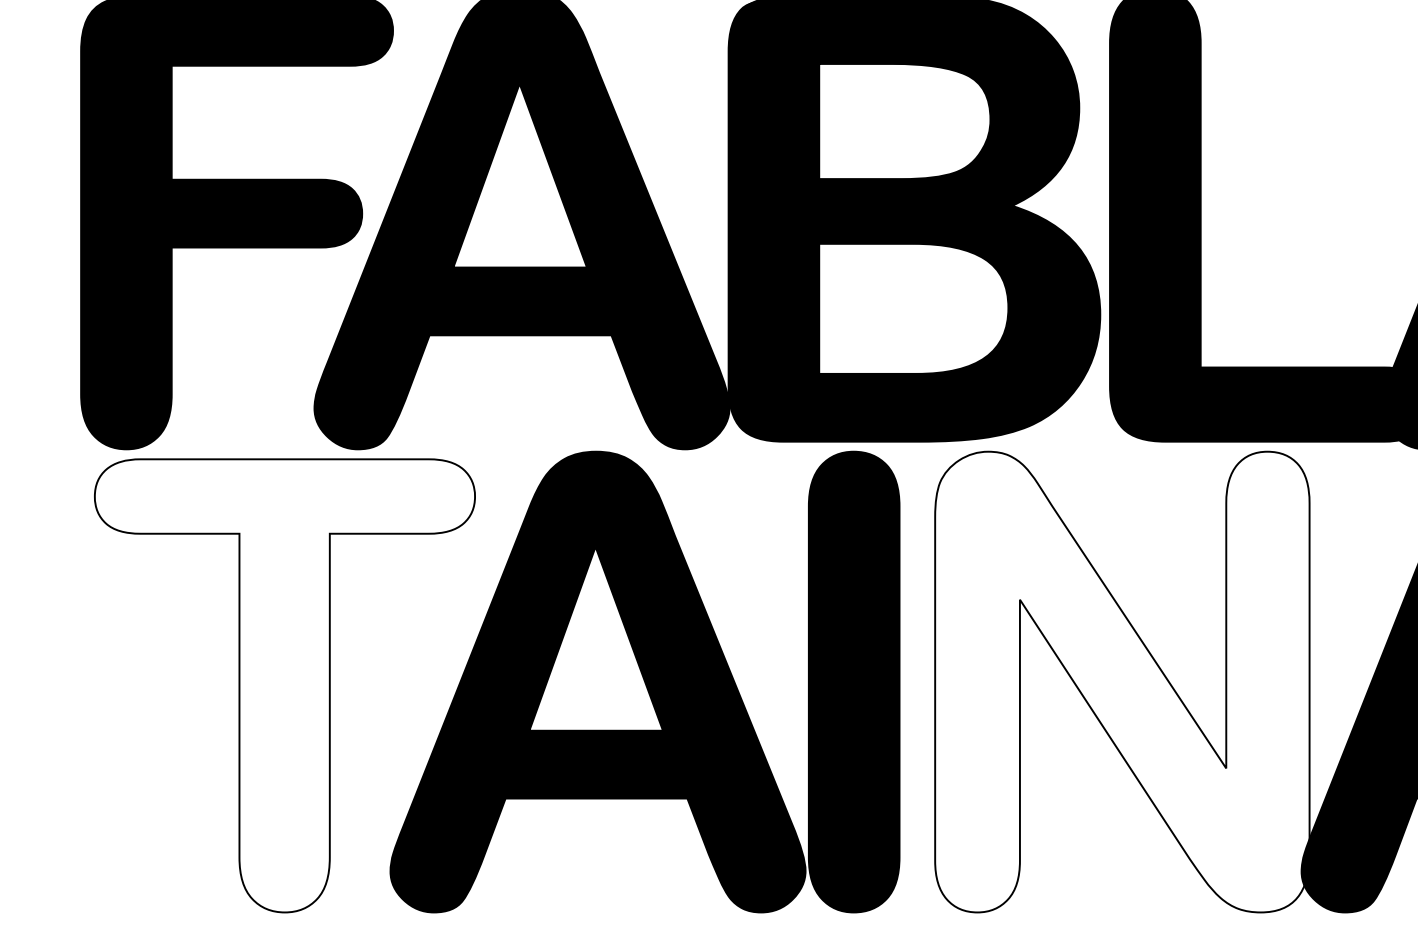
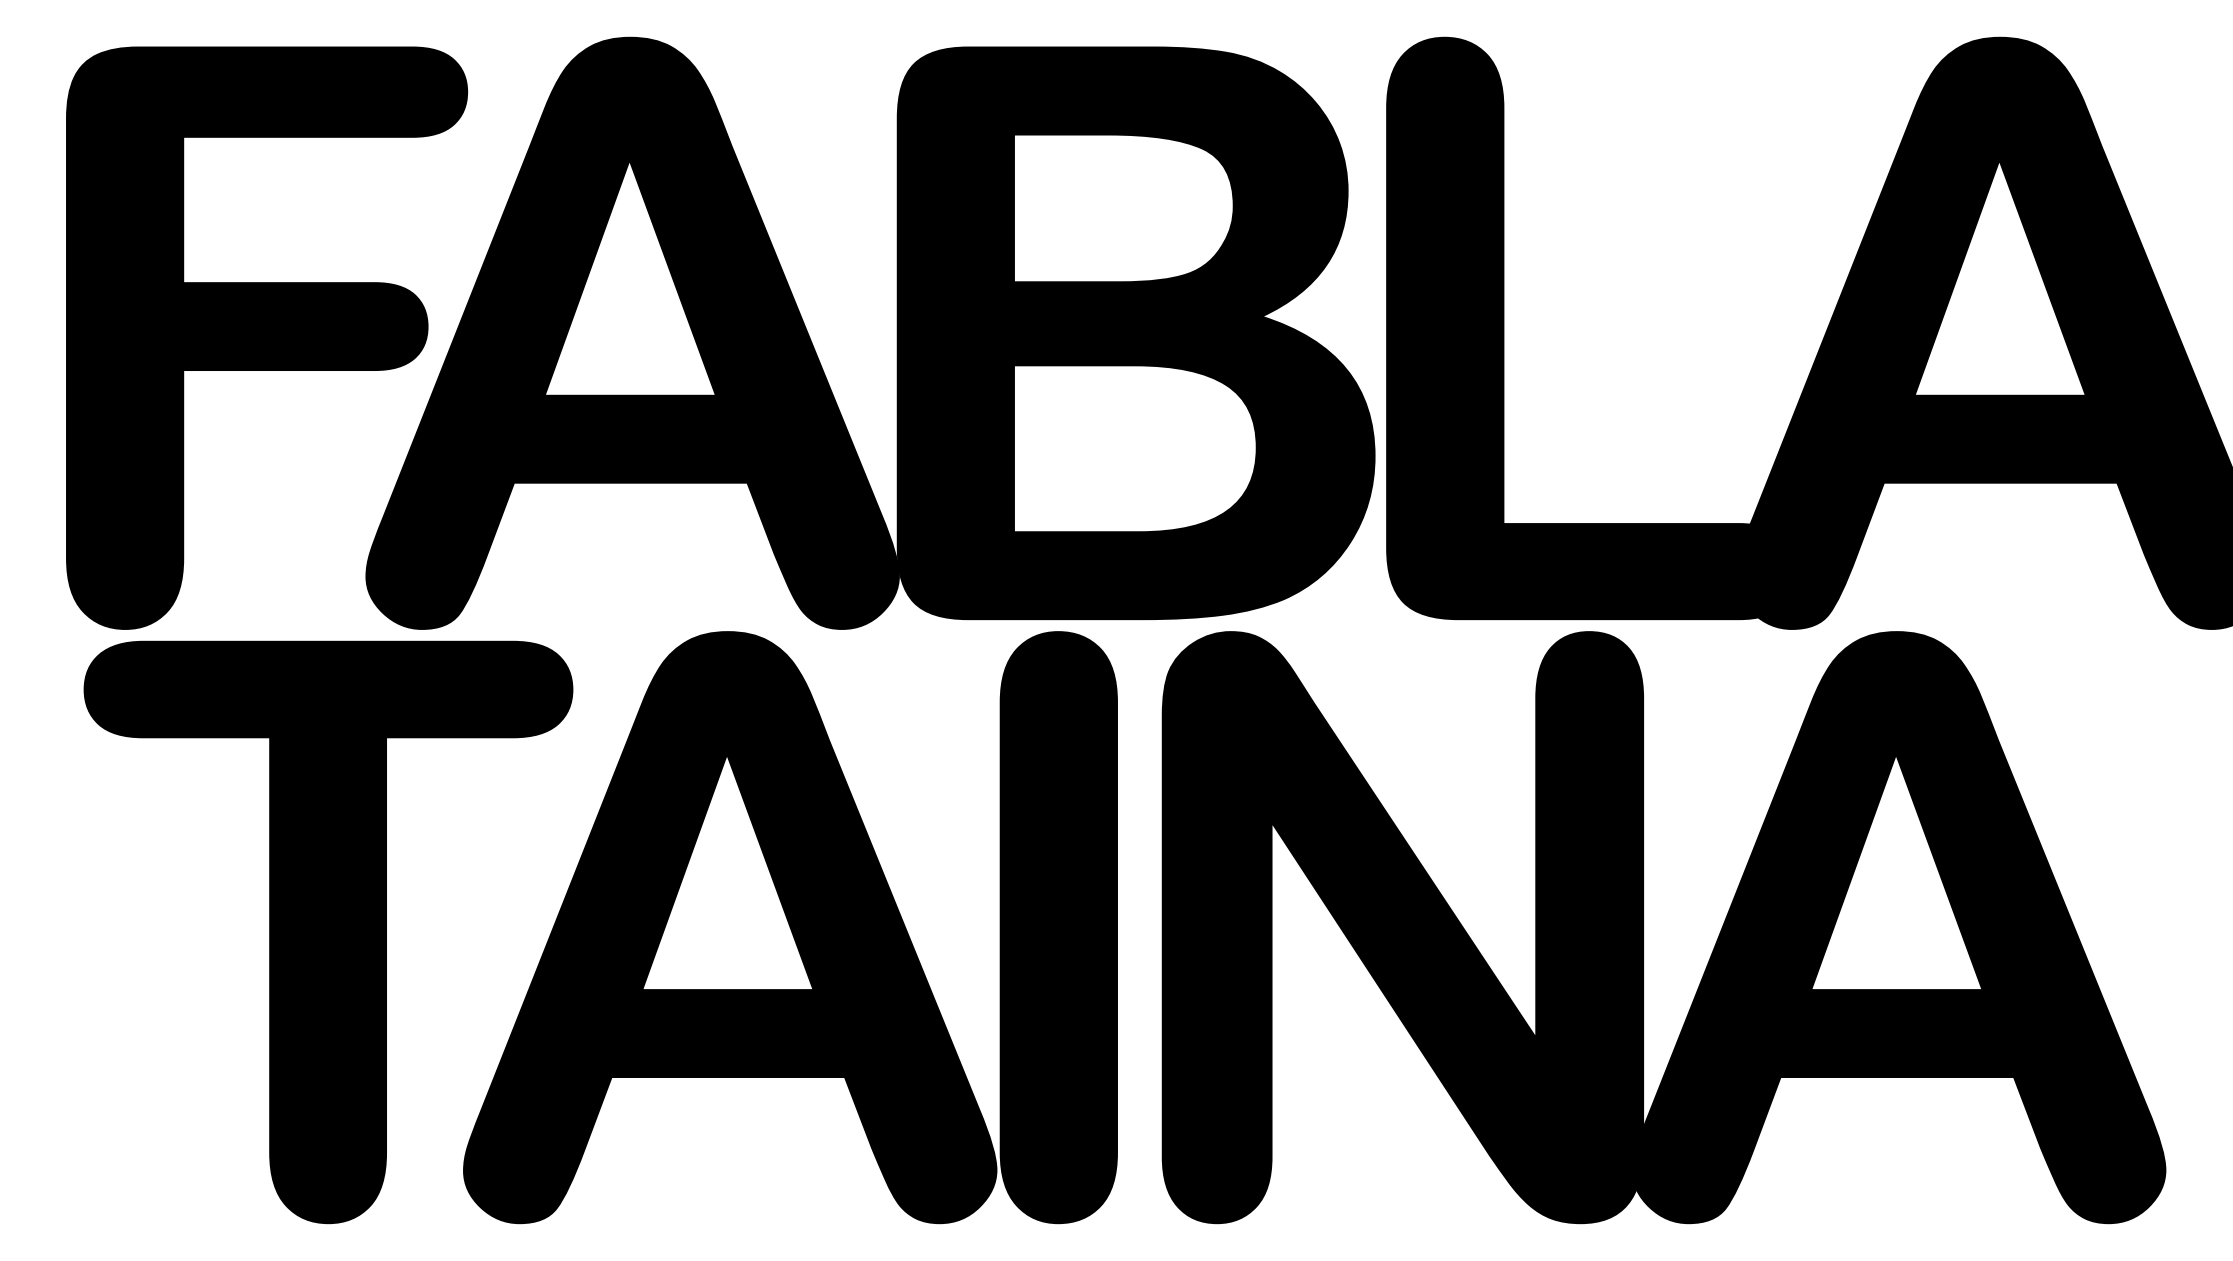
fill: (1122, 681) -> (1402, 927), added
fill: (284, 685) -> (328, 932), added

